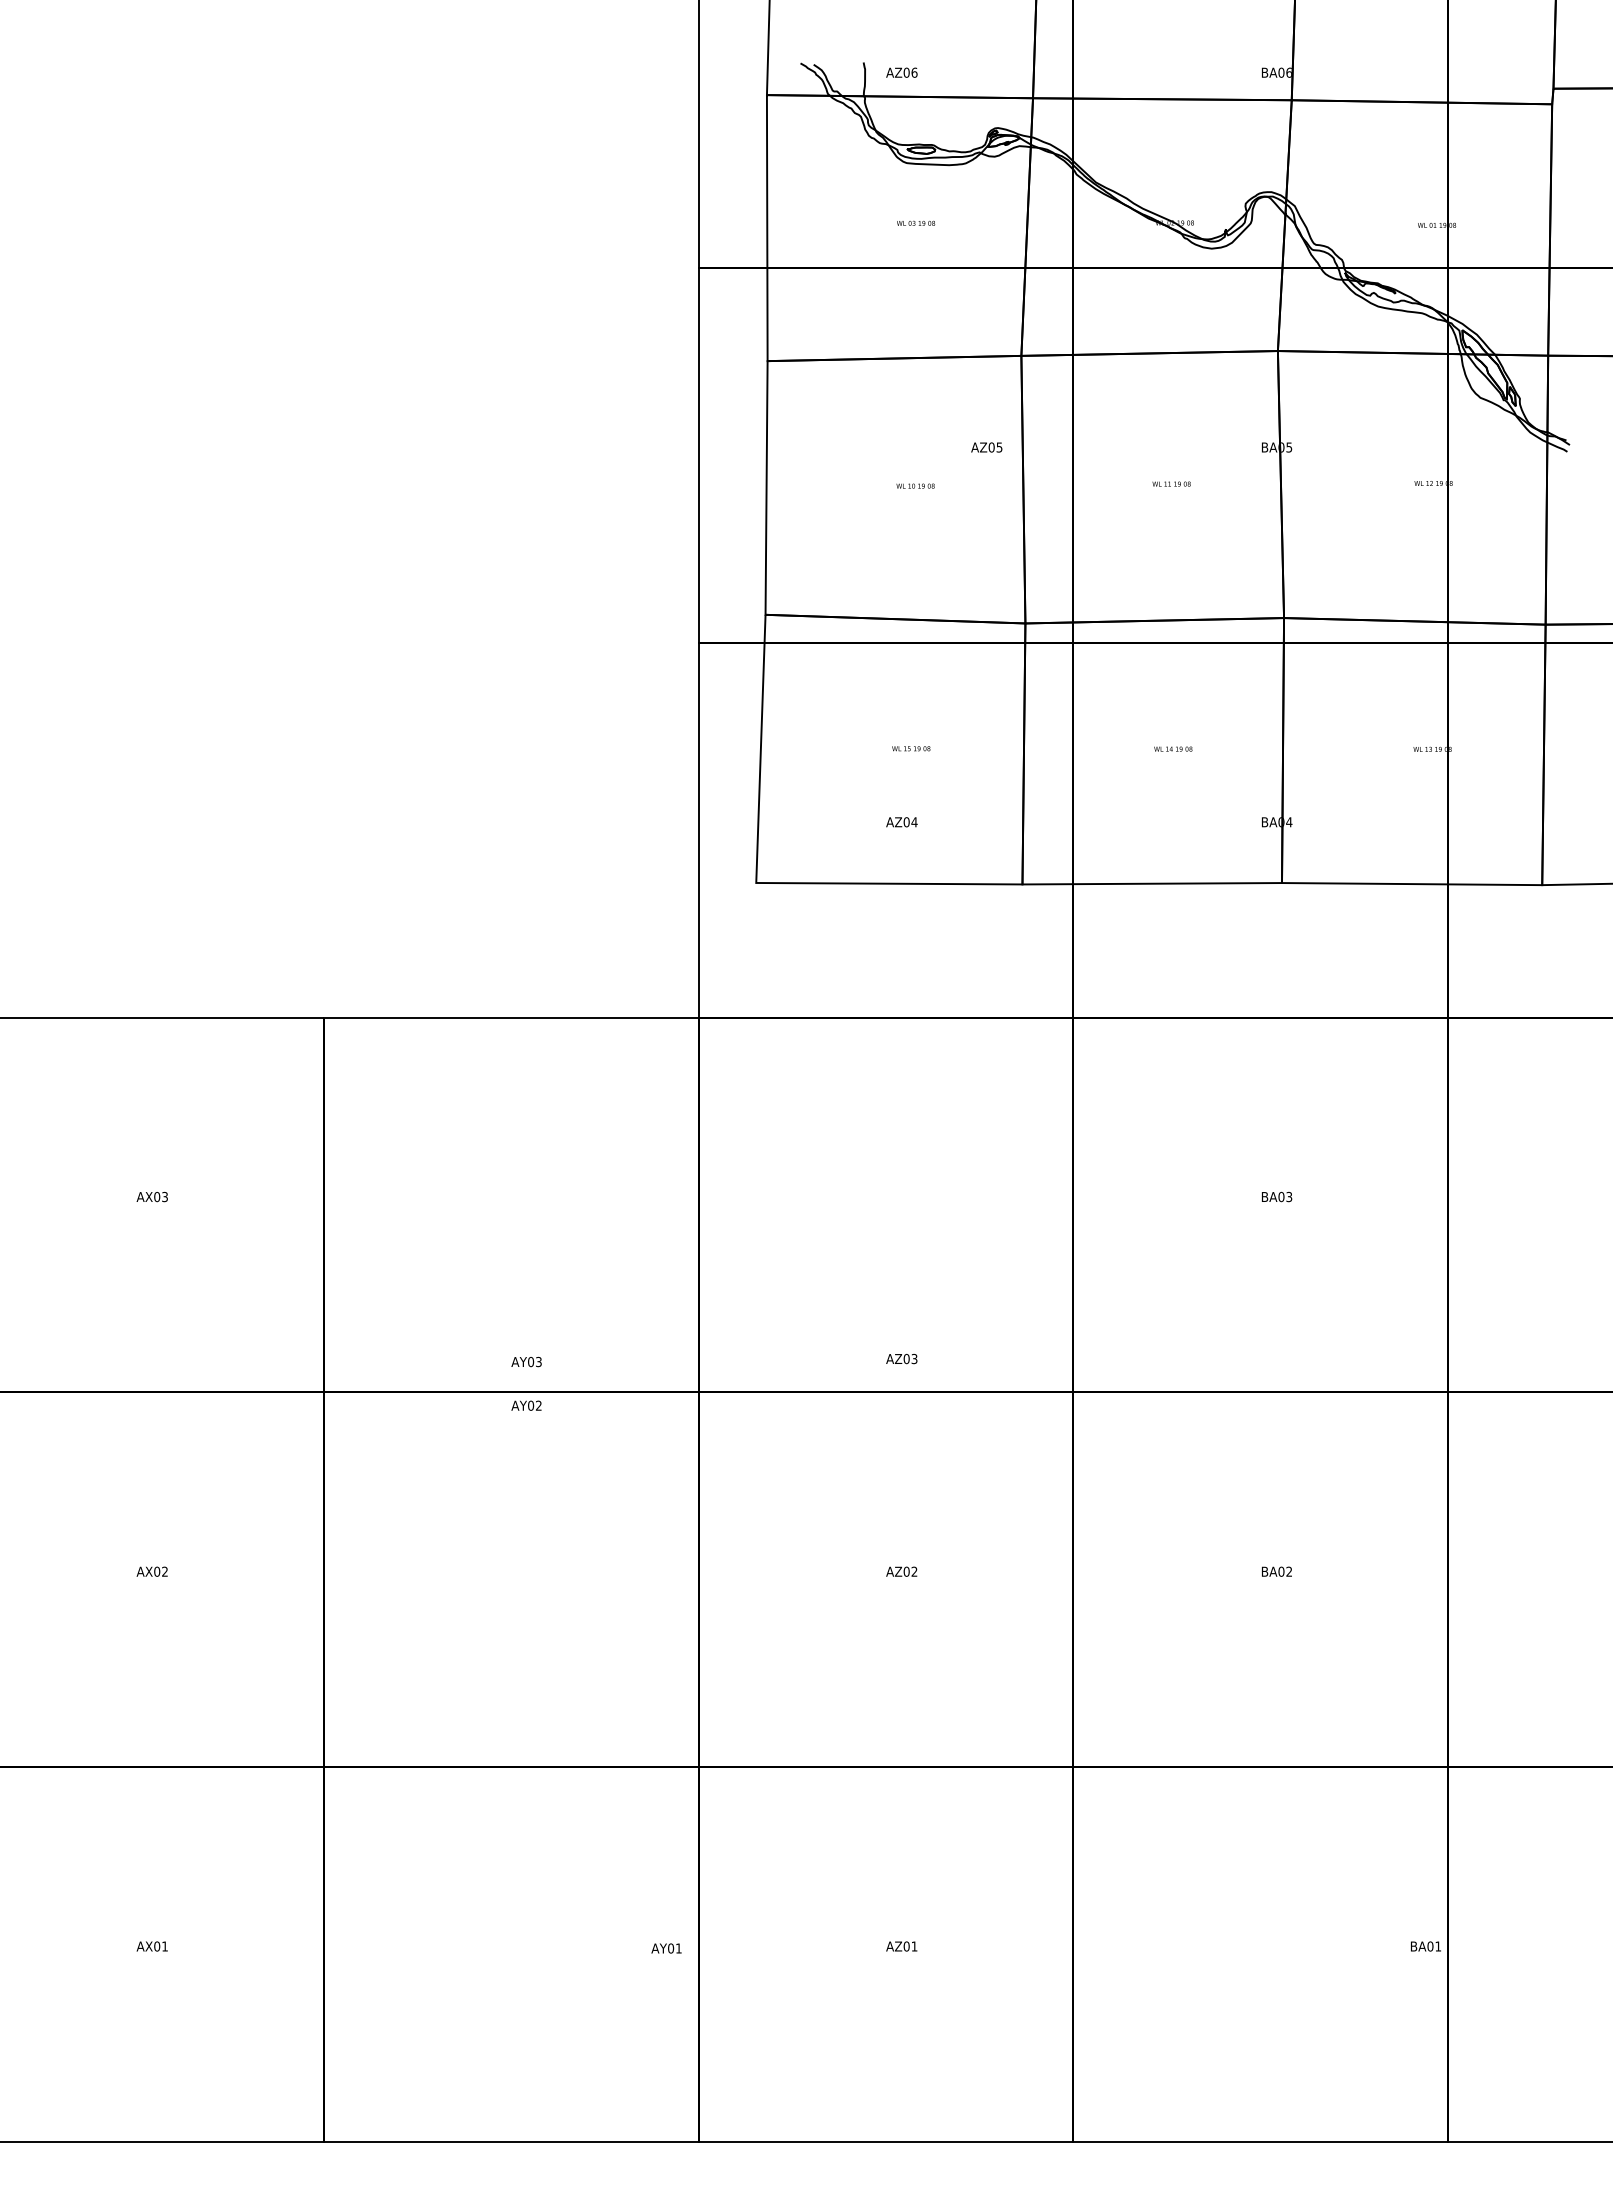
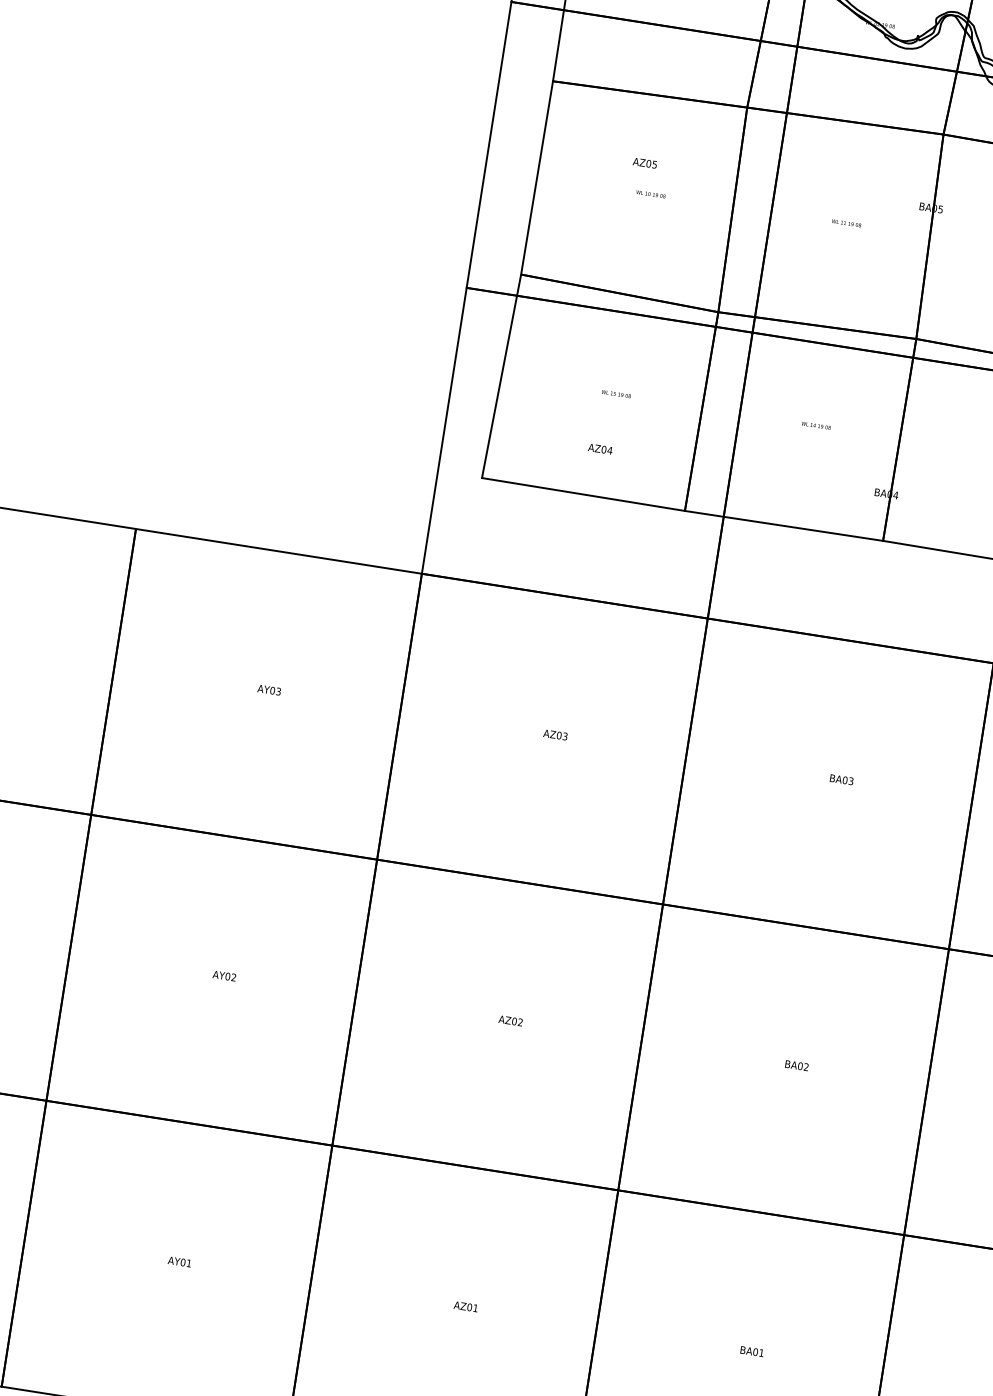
text: (986, 447) -> (644, 163), moved
text: (901, 1359) -> (555, 735), moved
text: (526, 1361) -> (269, 689), moved
text: (526, 1405) -> (224, 975), moved
text: (1425, 1946) -> (751, 1351), moved
text: (666, 1948) -> (179, 1261), moved

